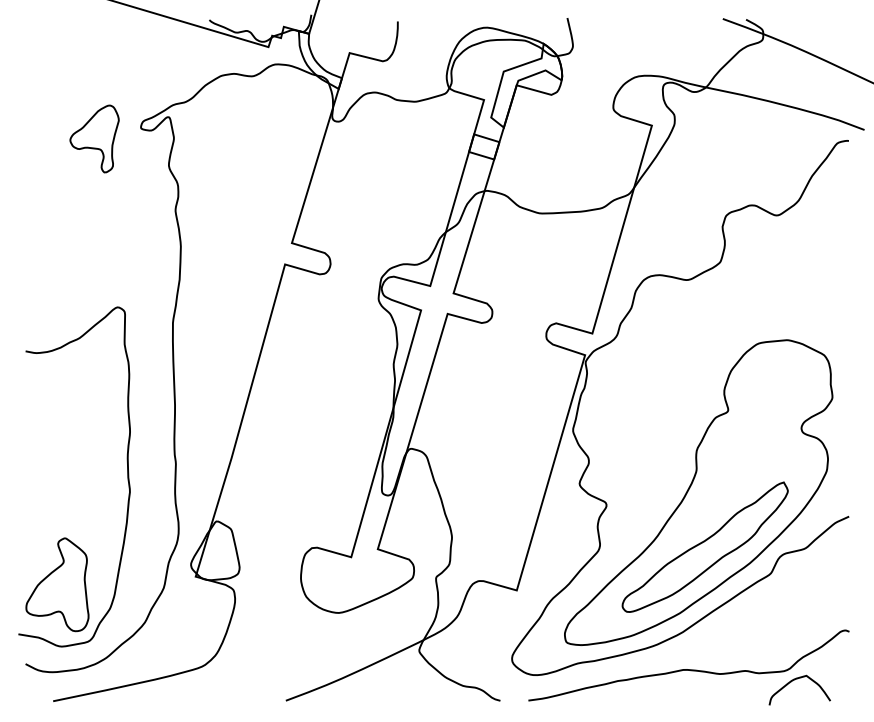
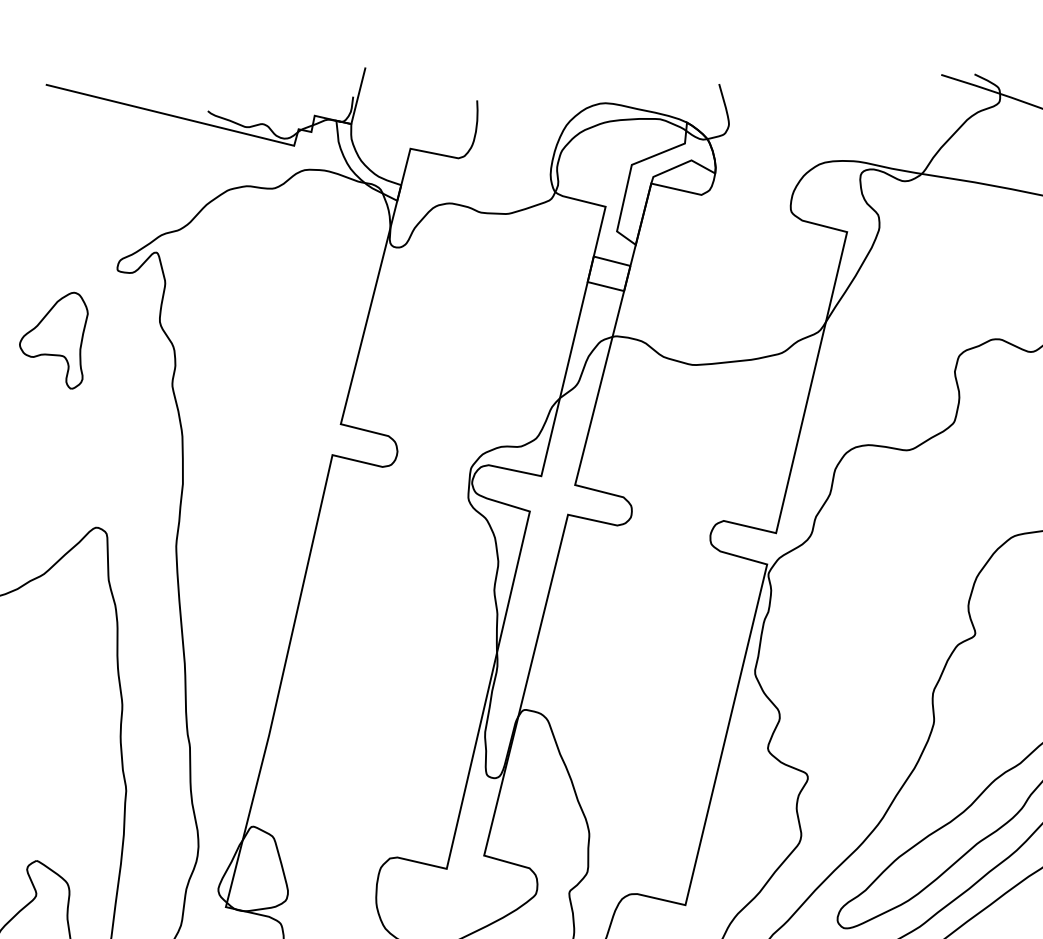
part: (94, 138) -> (54, 340), moved

